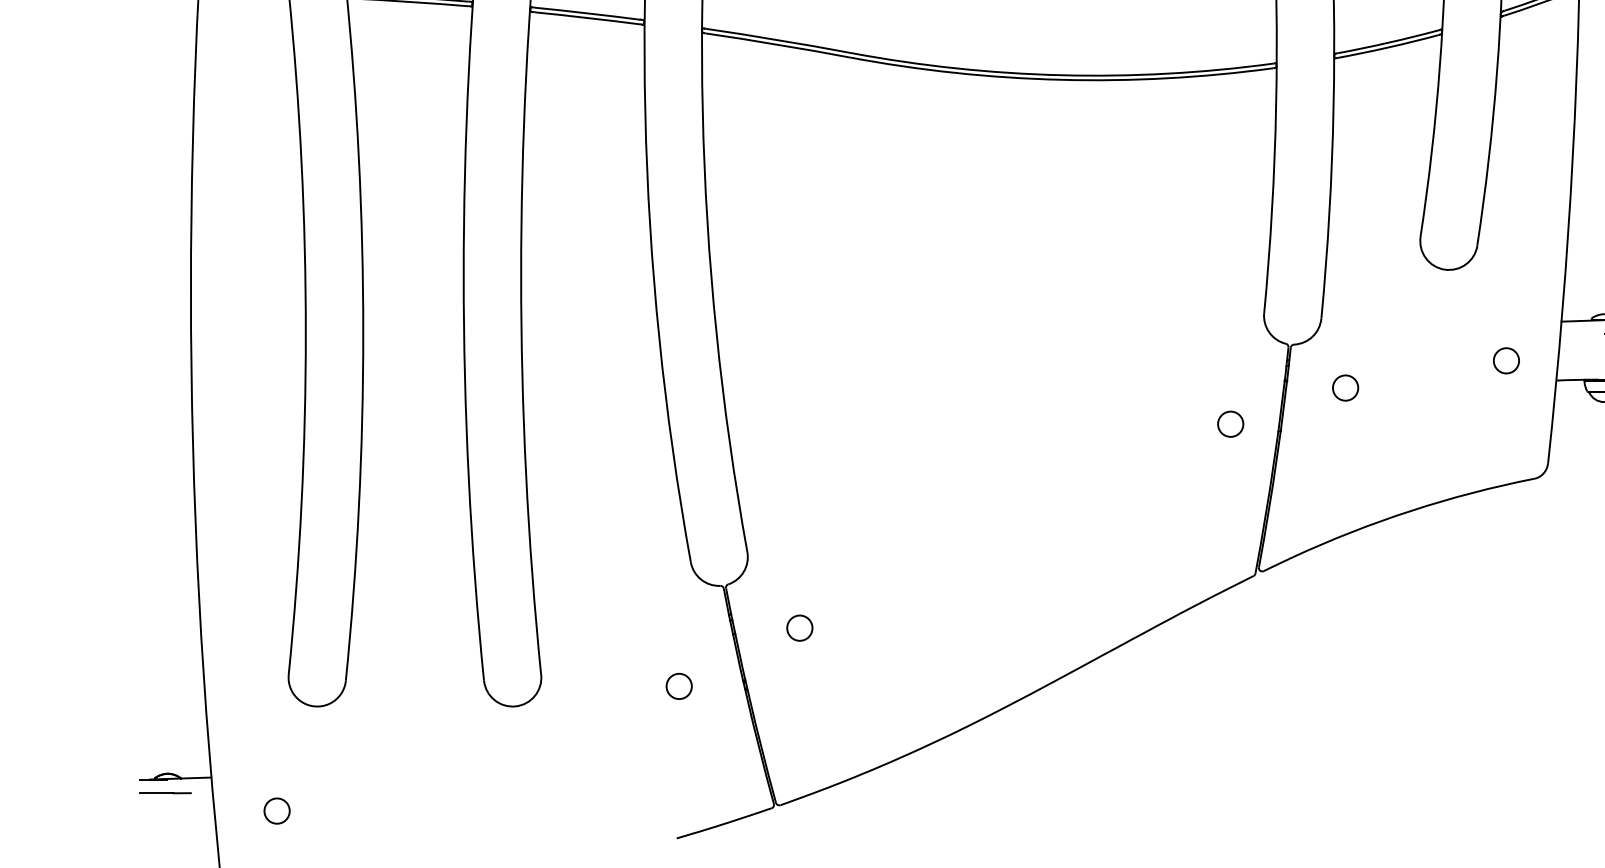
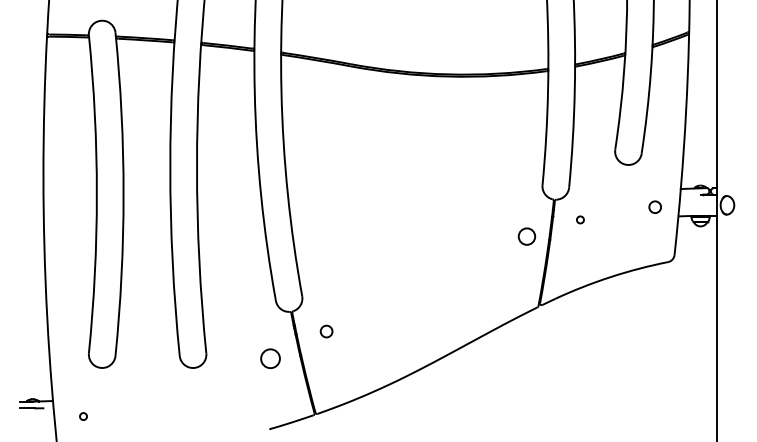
circle: (1345, 387) -> (580, 219), size x0.6
circle: (1229, 423) -> (526, 236), size x1.4
circle: (679, 686) -> (270, 358), size x1.6
circle: (277, 810) -> (83, 416), size x0.6

